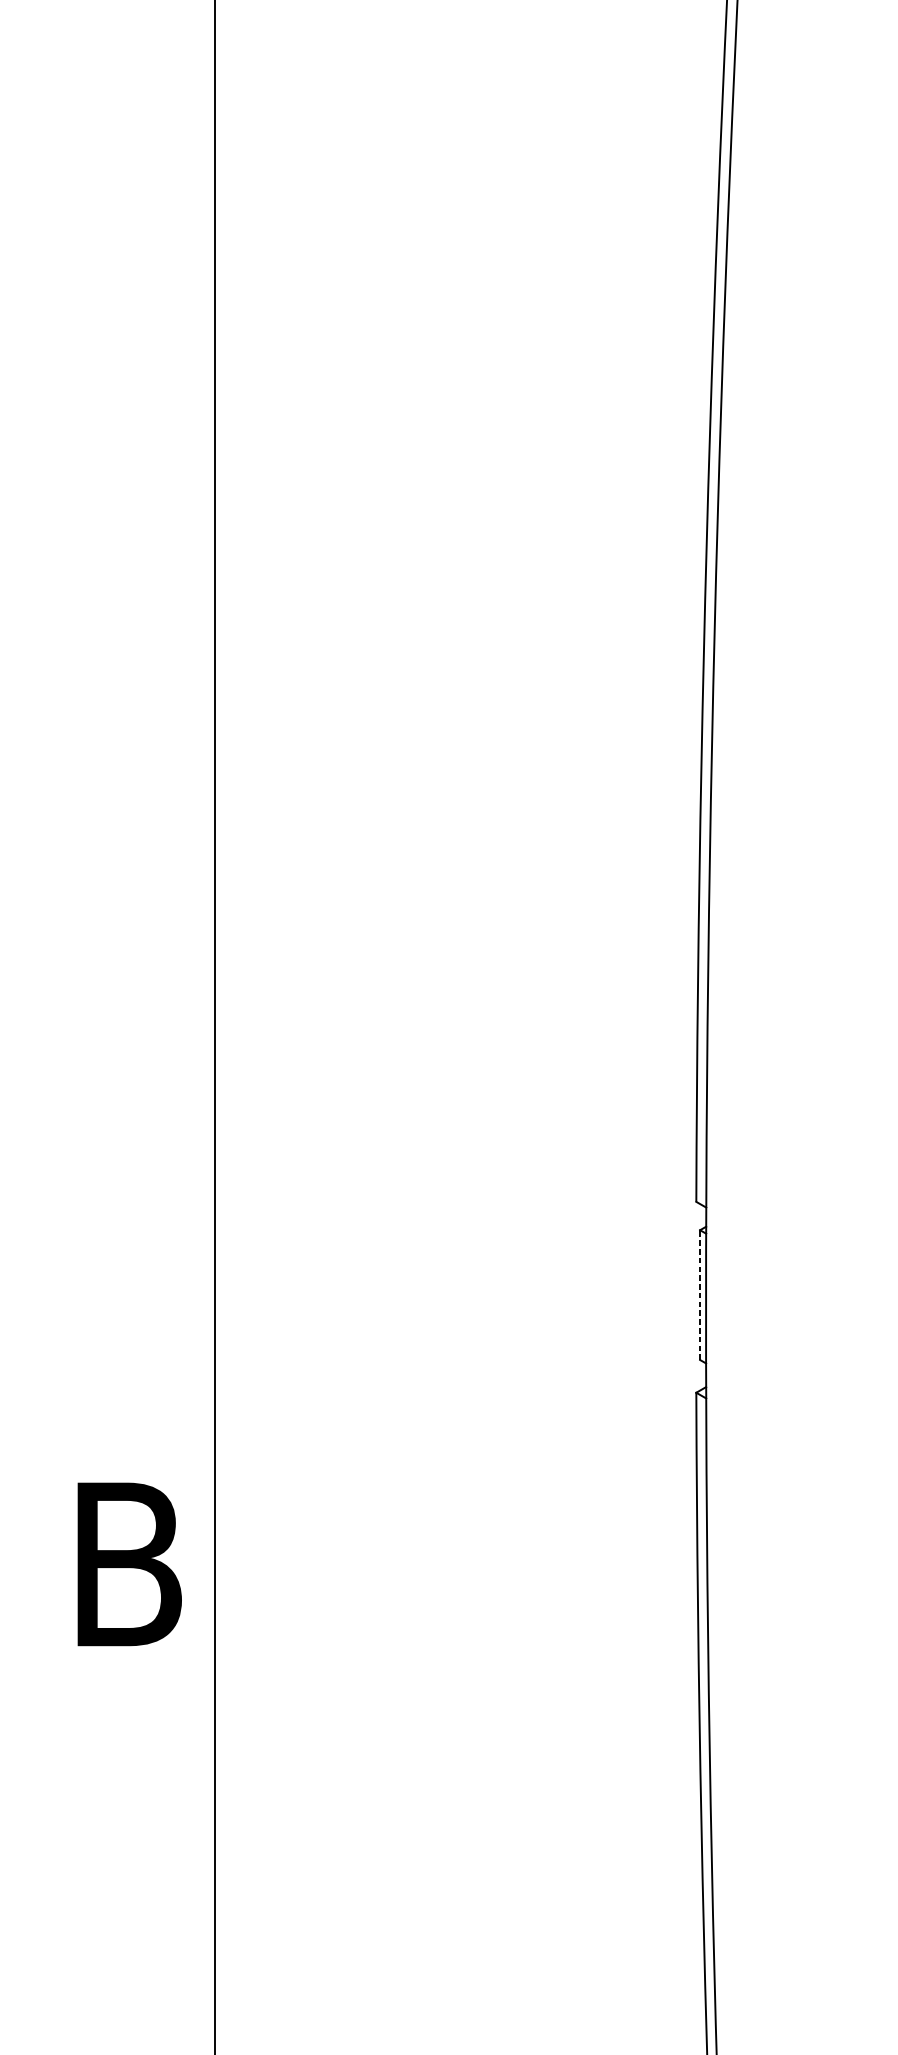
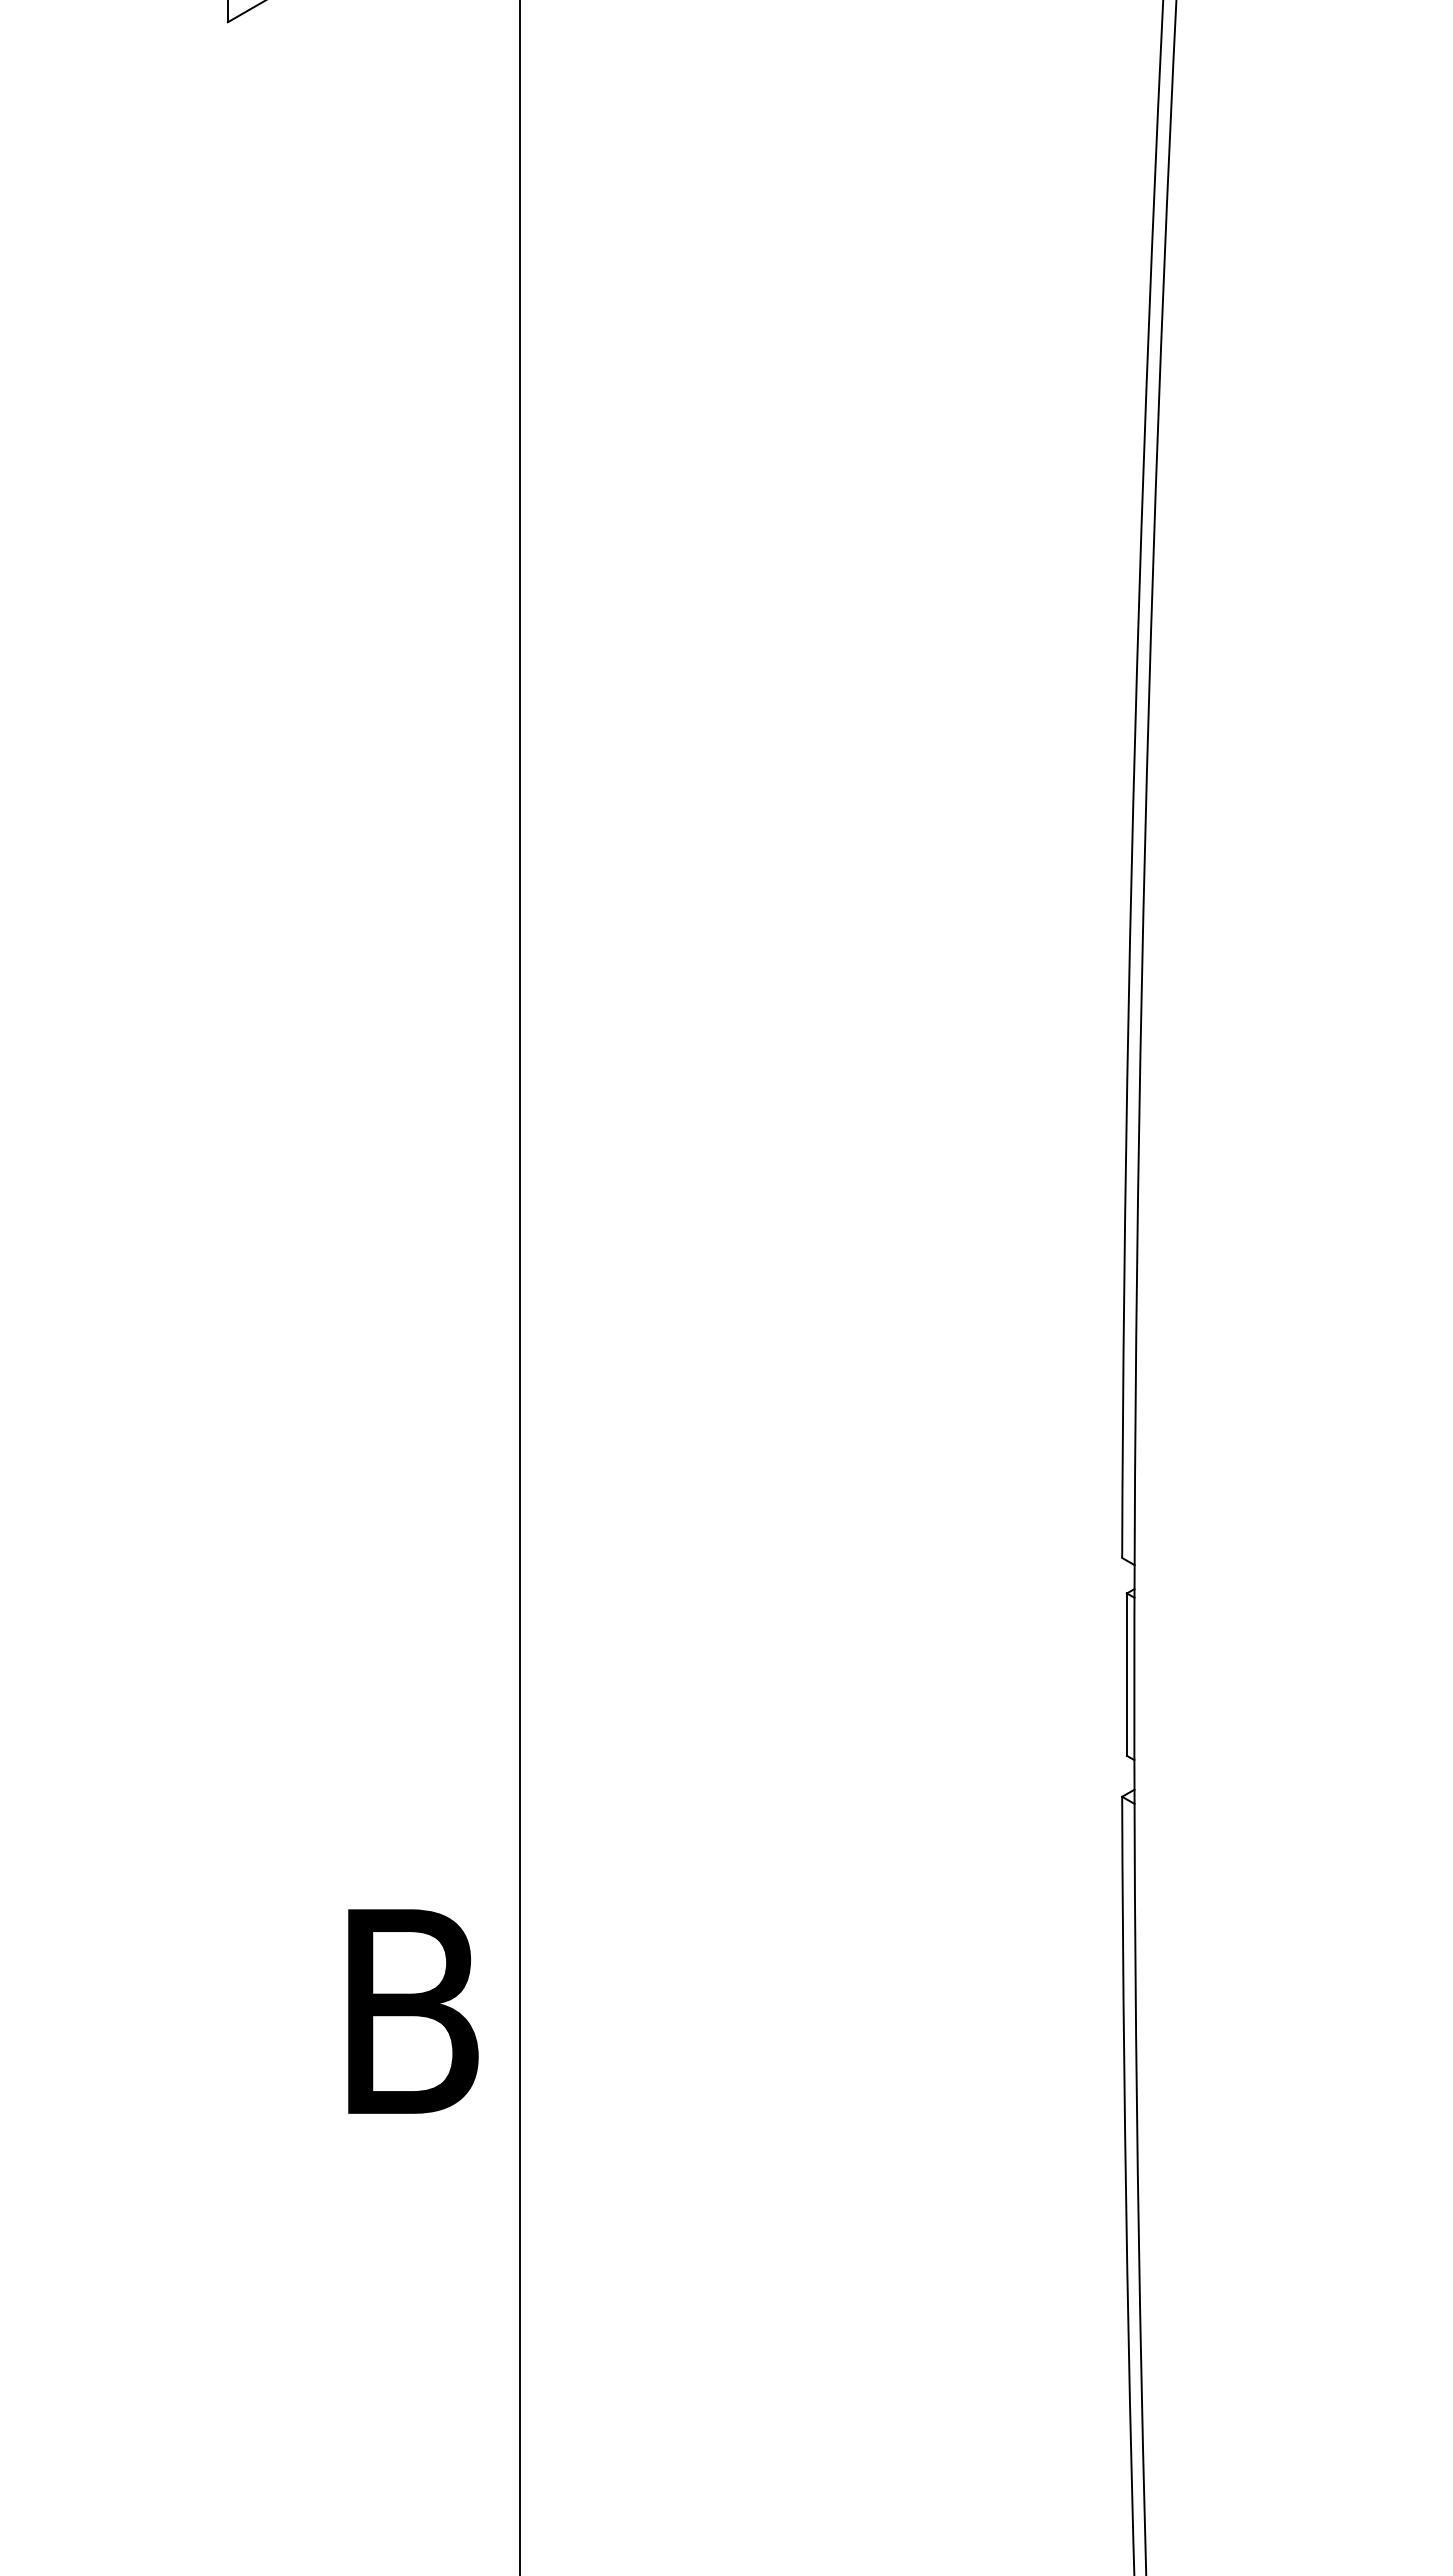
line: (699, 1295) -> (1126, 1674), dashed -> solid

